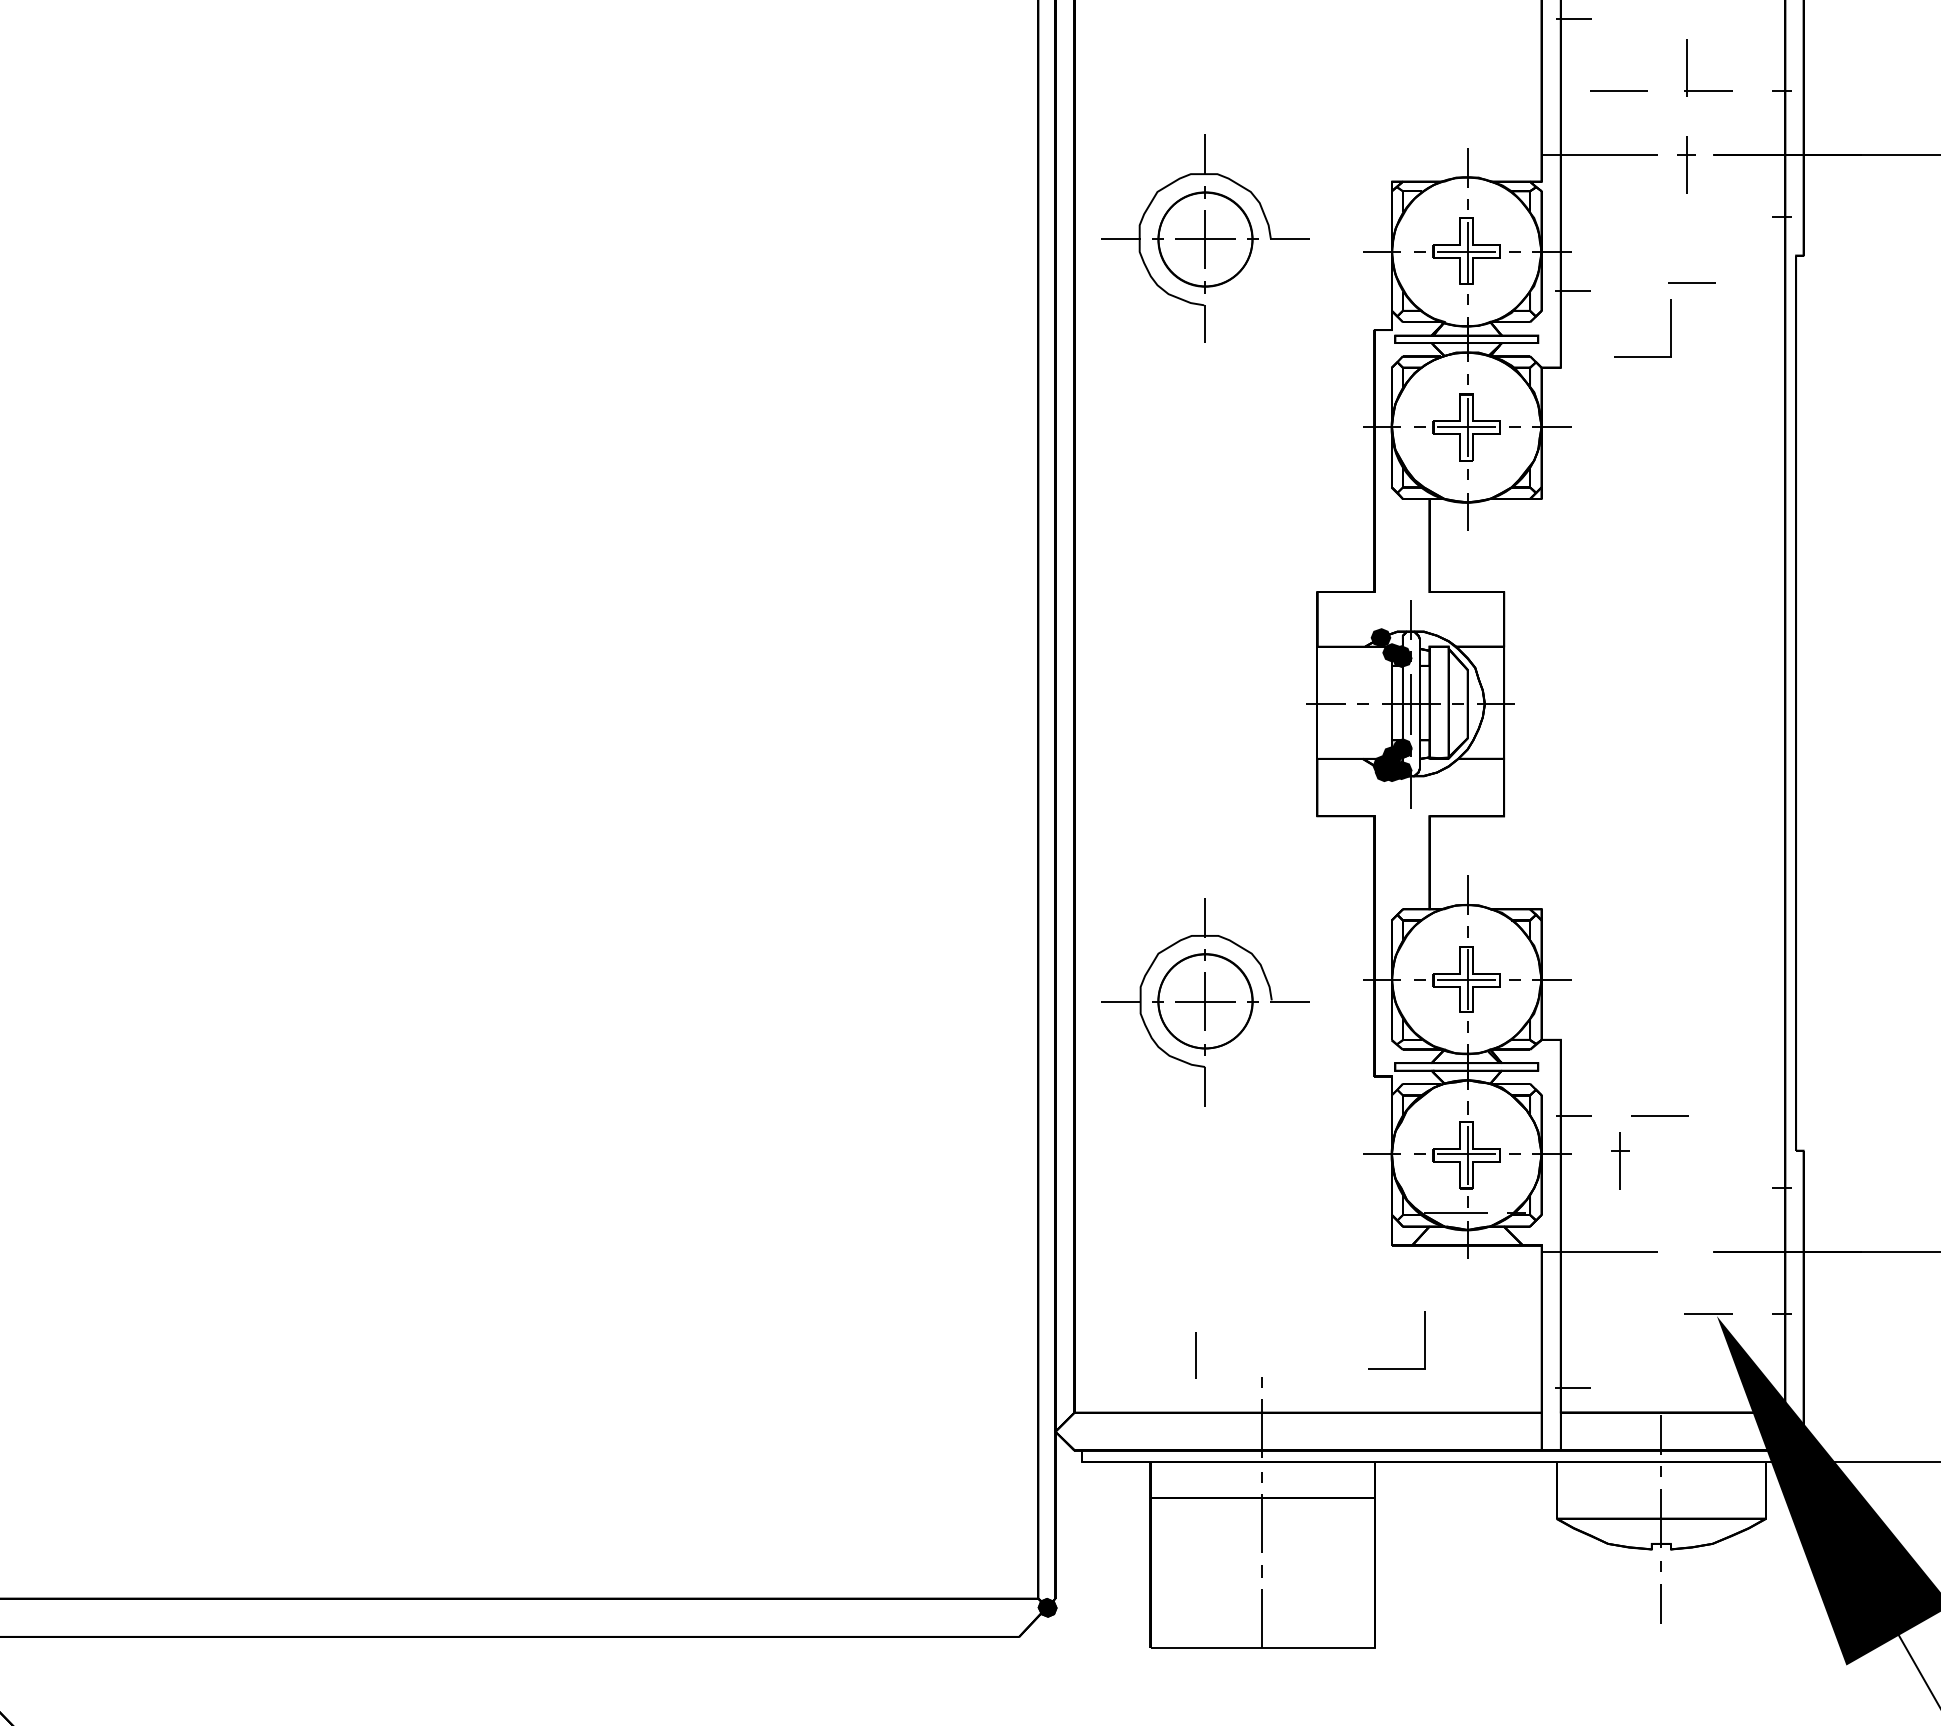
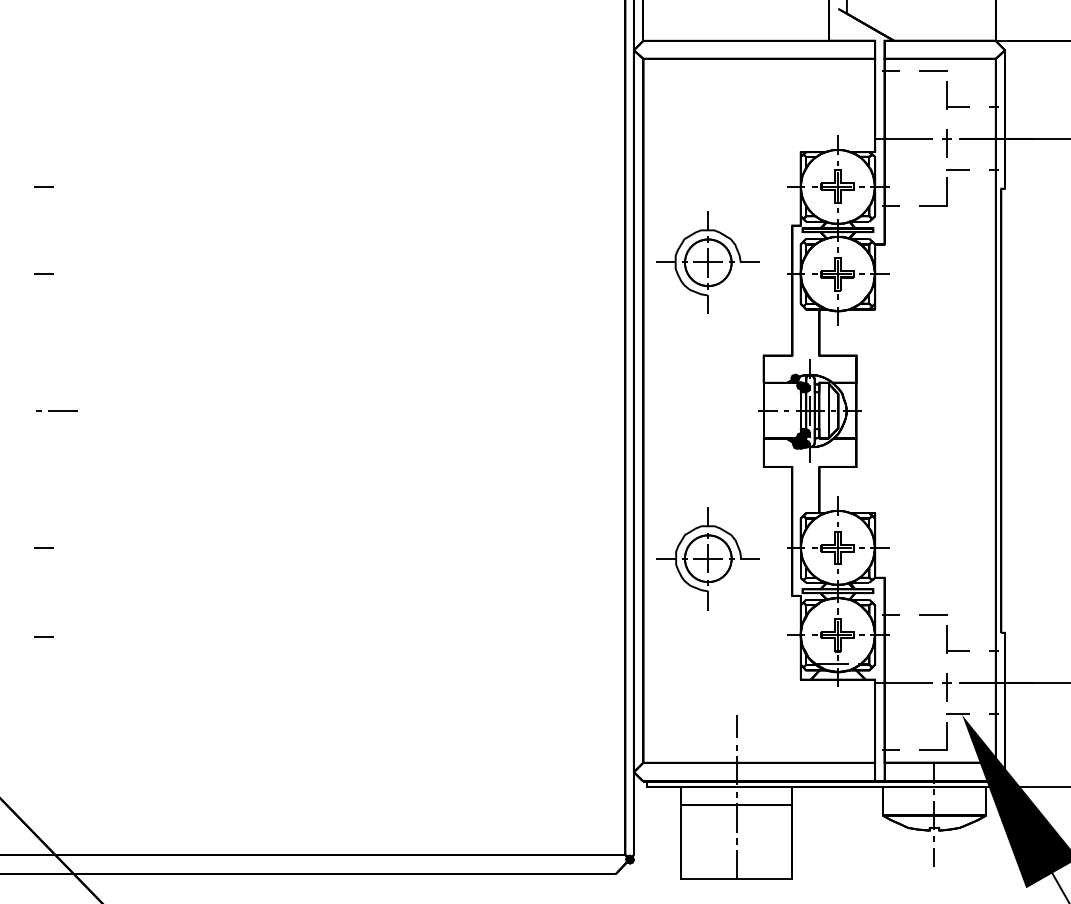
line: (1619, 89) -> (933, 70), moved
part: (1203, 238) -> (707, 262), moved
part: (1665, 319) -> (944, 187), moved
part: (1619, 1160) -> (946, 687), moved
part: (1687, 1164) -> (947, 639), added
part: (1423, 1341) -> (946, 736), moved
line: (1195, 1355) -> (736, 726), moved

